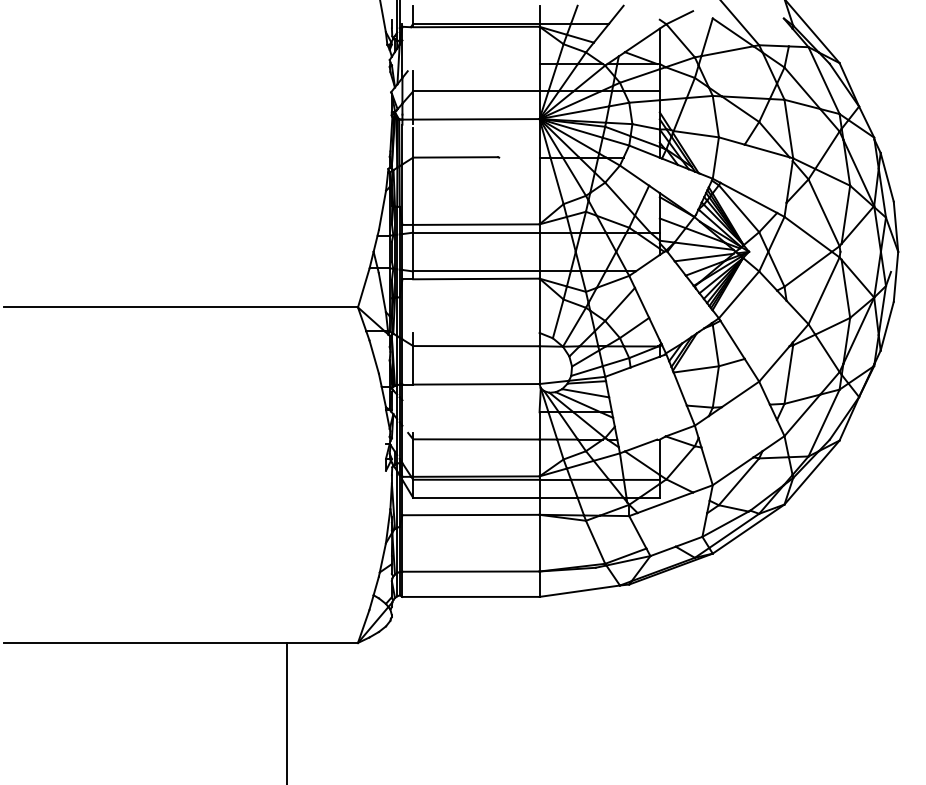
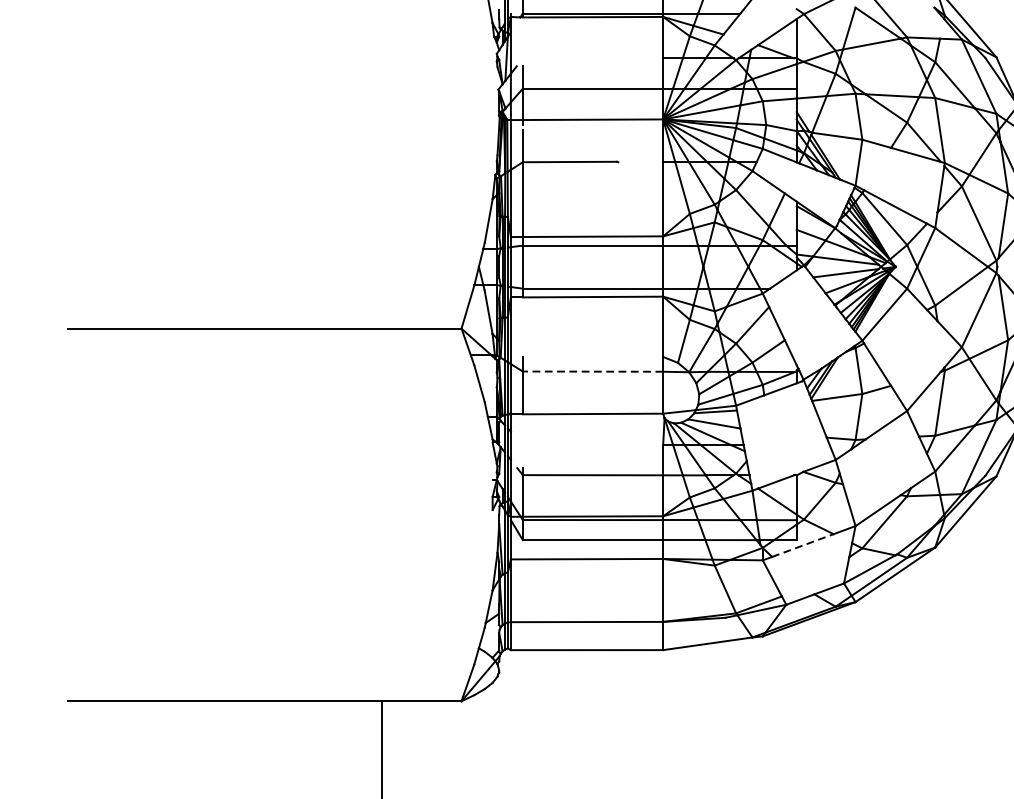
line: (475, 346) -> (592, 372), solid -> dashed
line: (665, 502) -> (803, 545), solid -> dashed

